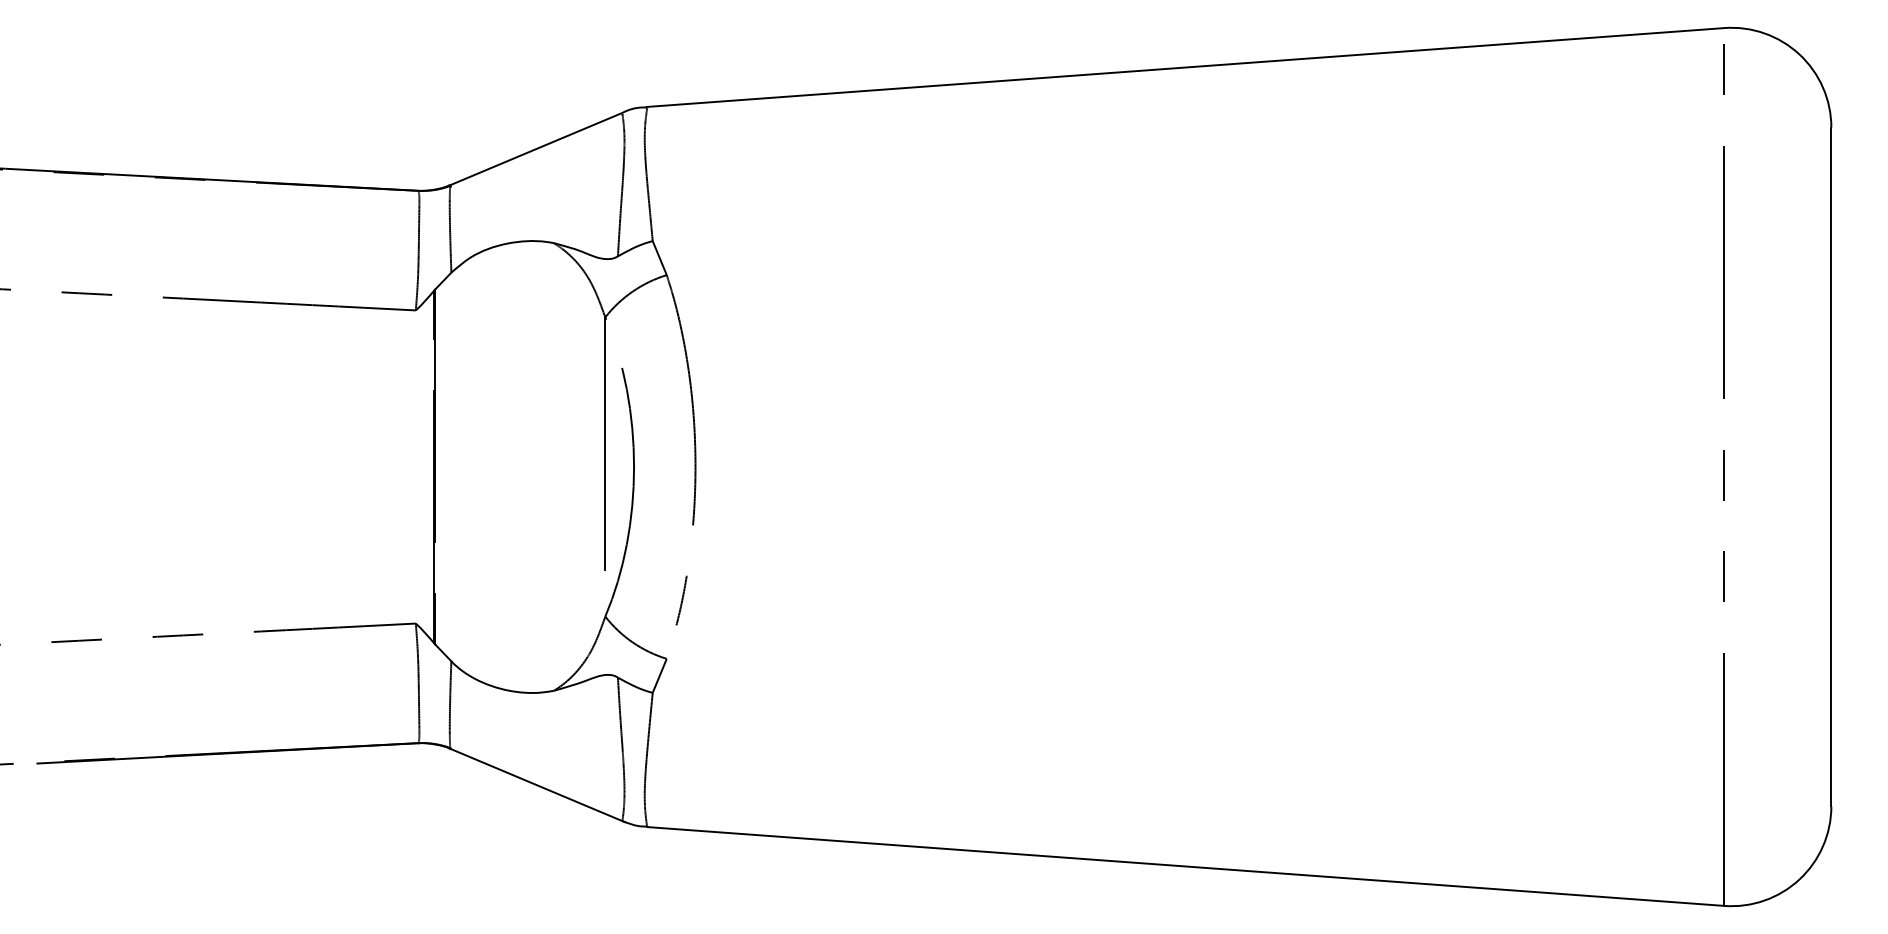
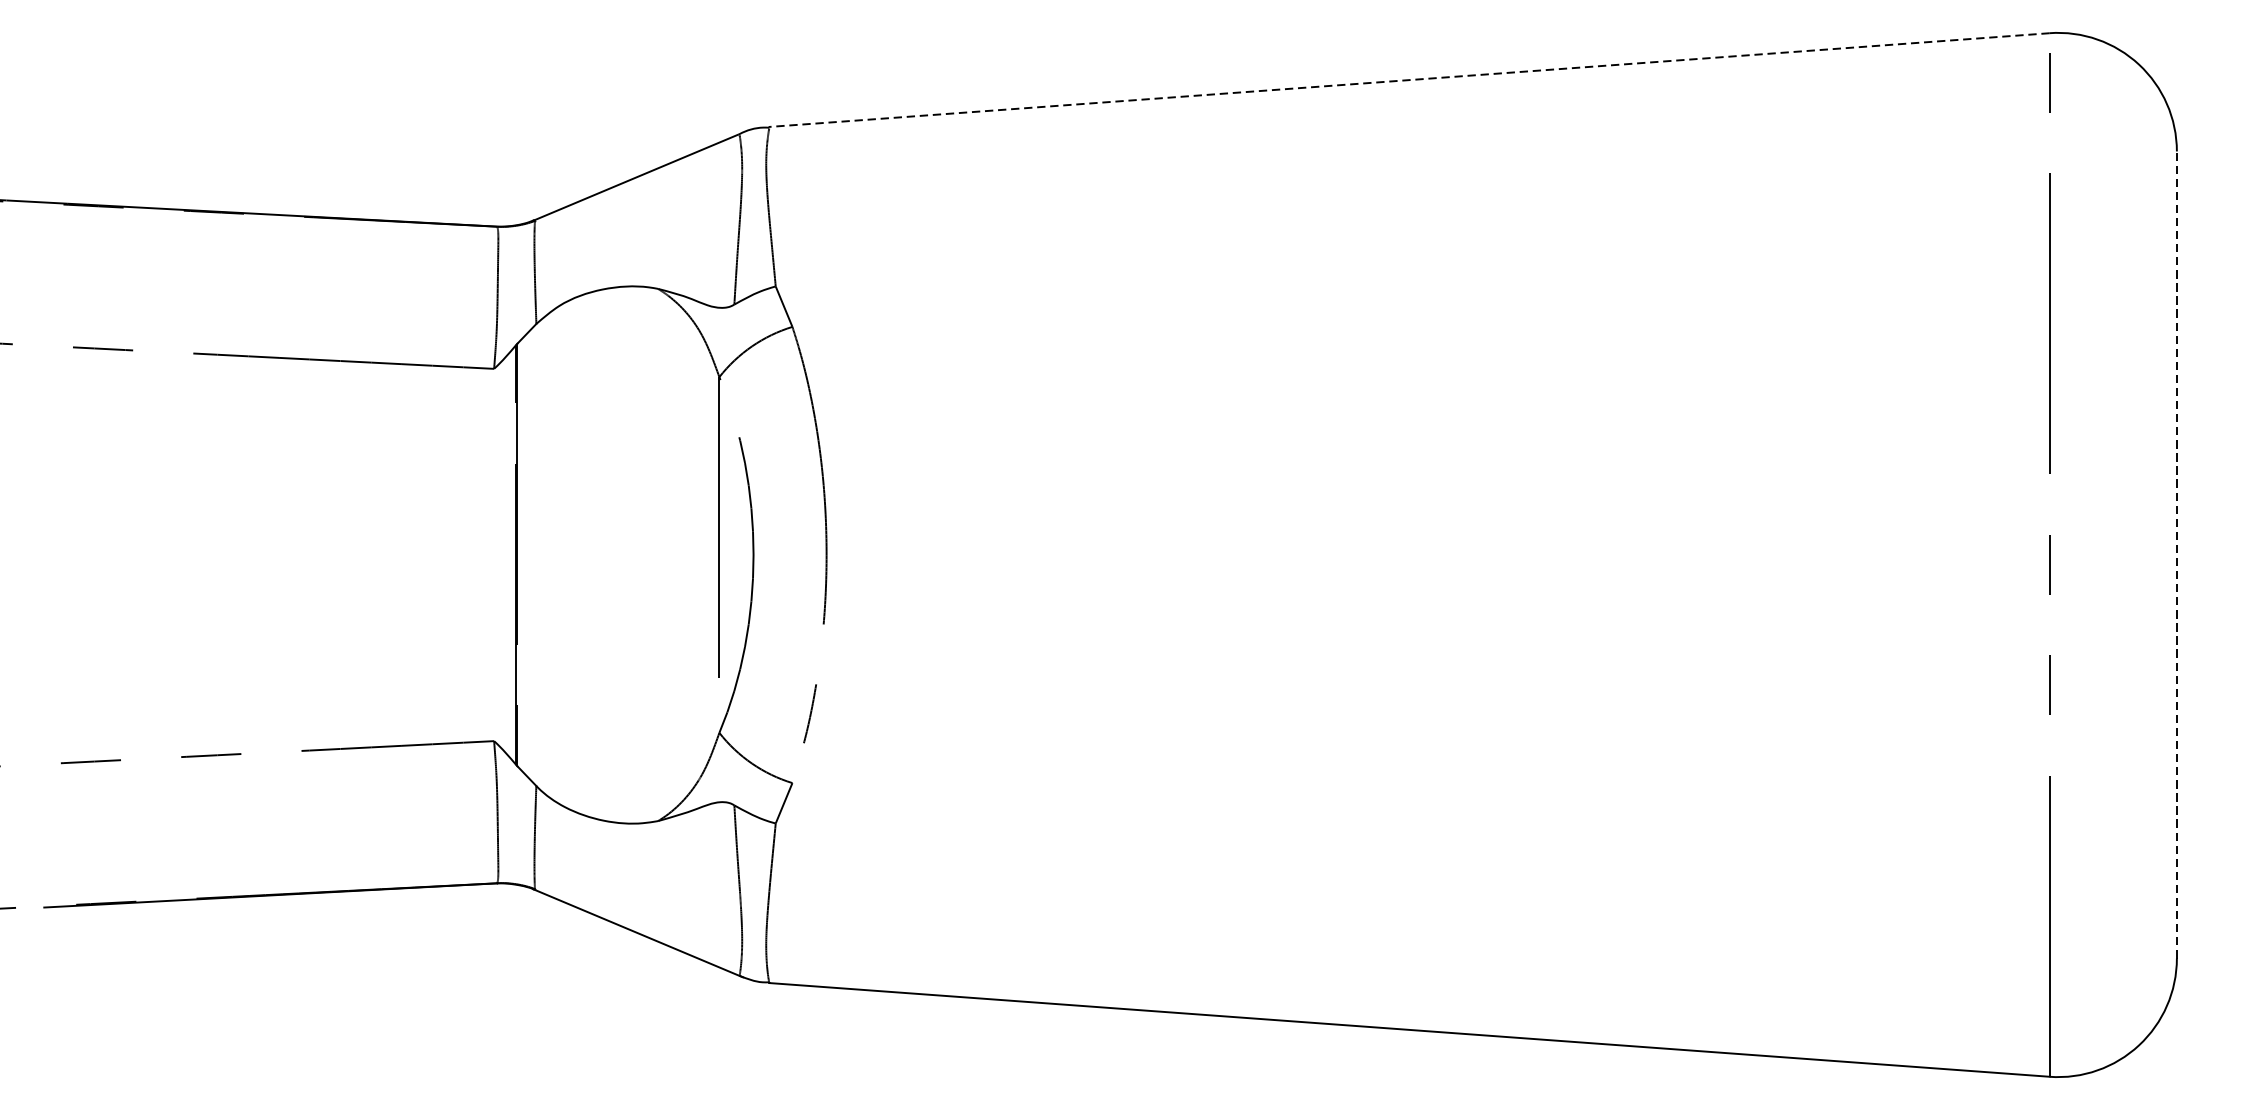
line: (1185, 67) -> (1409, 80), solid -> dashed
line: (1831, 466) -> (2177, 554), solid -> dashed

